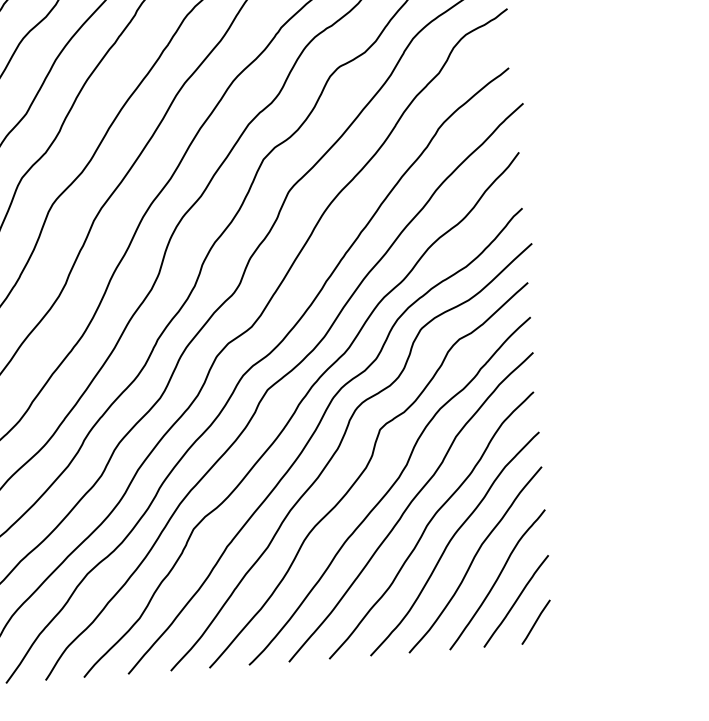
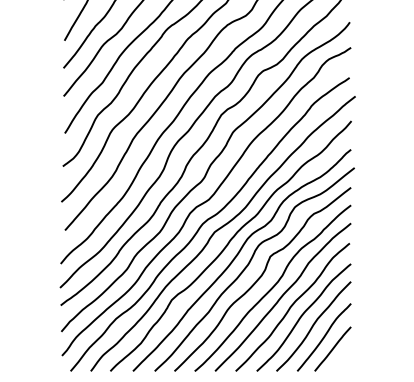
line: (534, 622) -> (341, 360), removed

